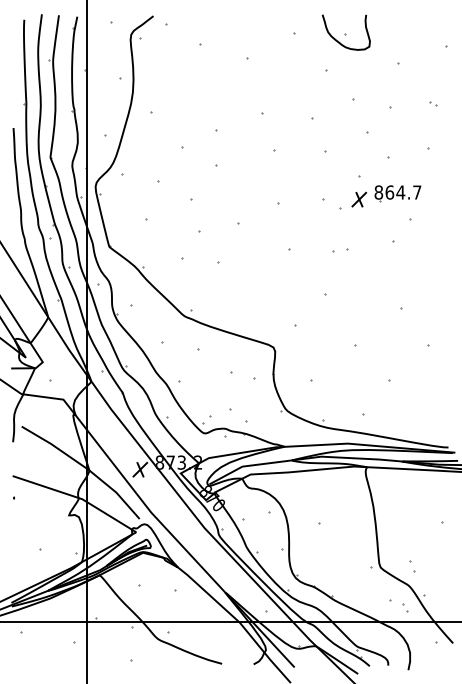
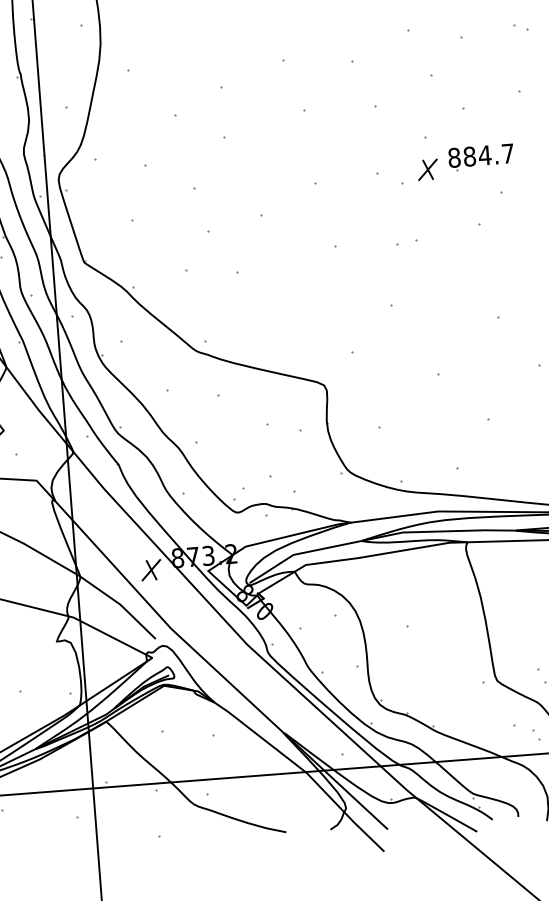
part: (433, 103) -> (521, 27), size x1.6
text: (389, 192) -> (469, 156), 864.7 -> 884.7

